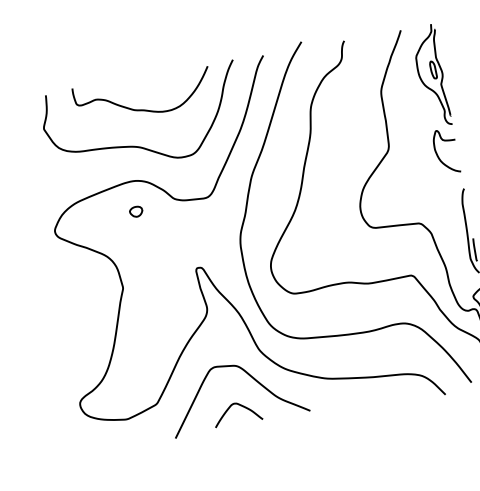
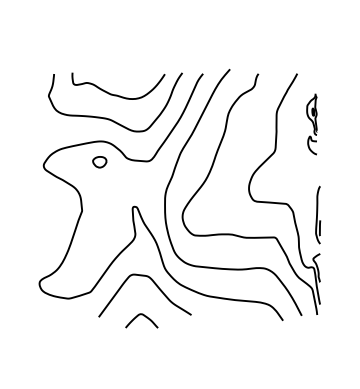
part: (434, 100) -> (311, 124), size x0.6
part: (136, 210) -> (100, 161), size x1.6
curve: (238, 406) -> (143, 316), moved

